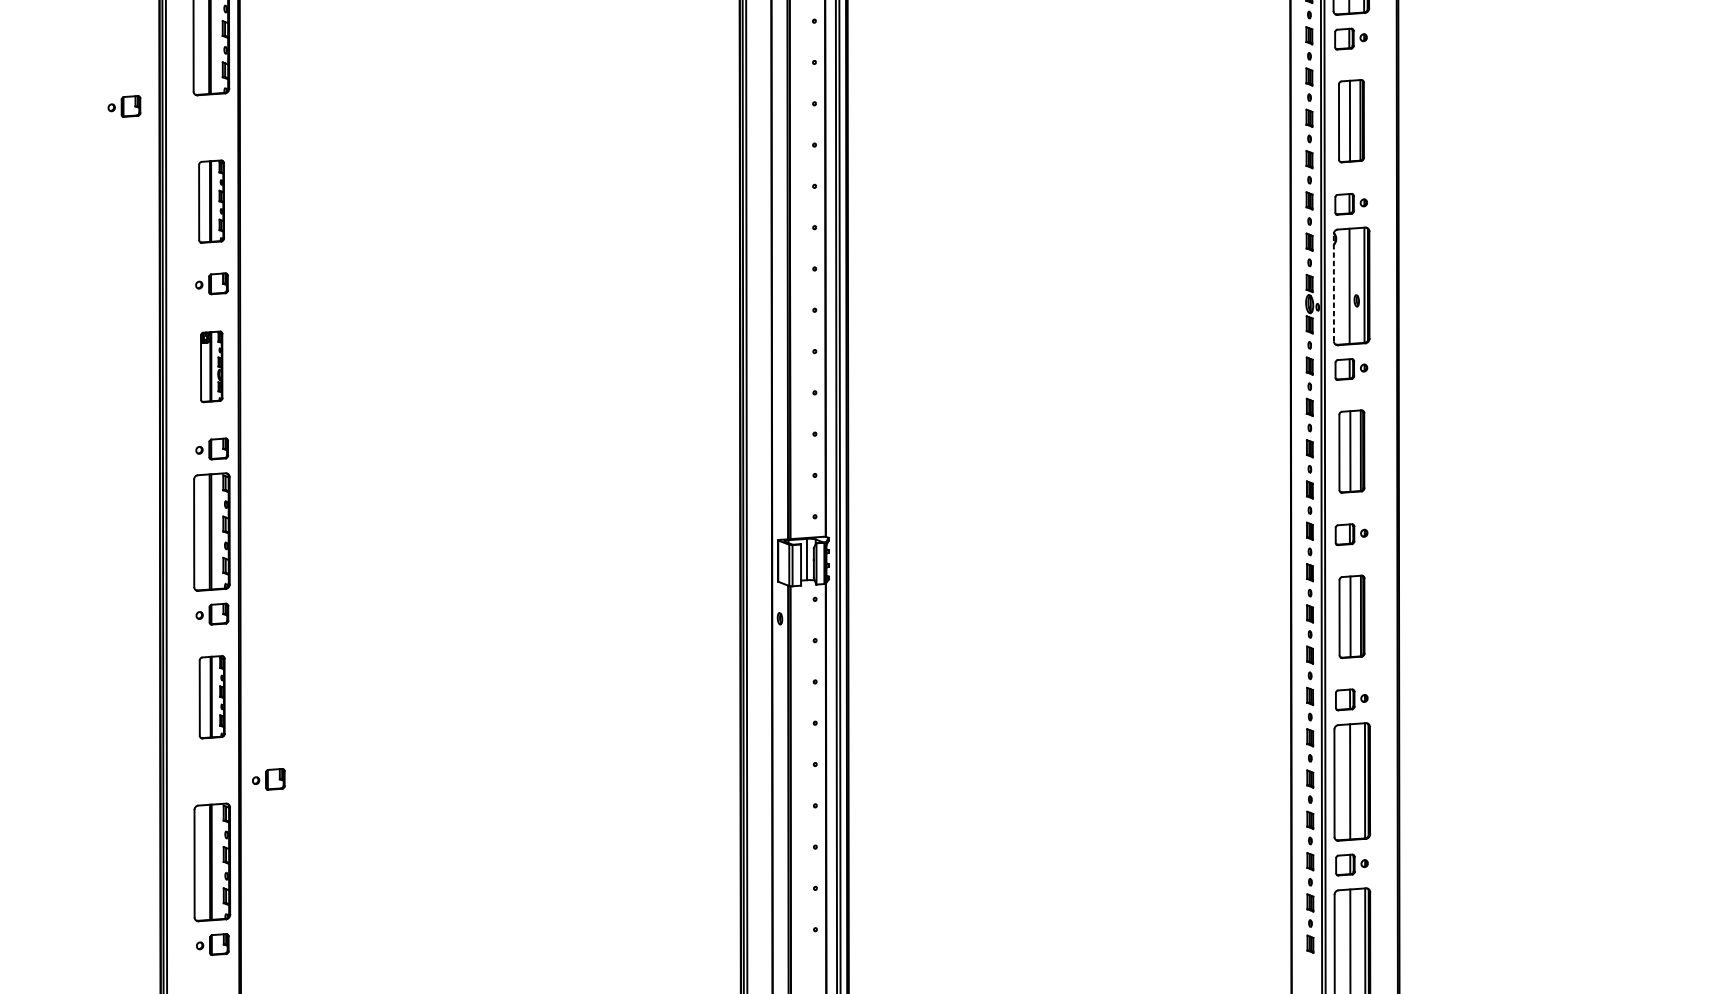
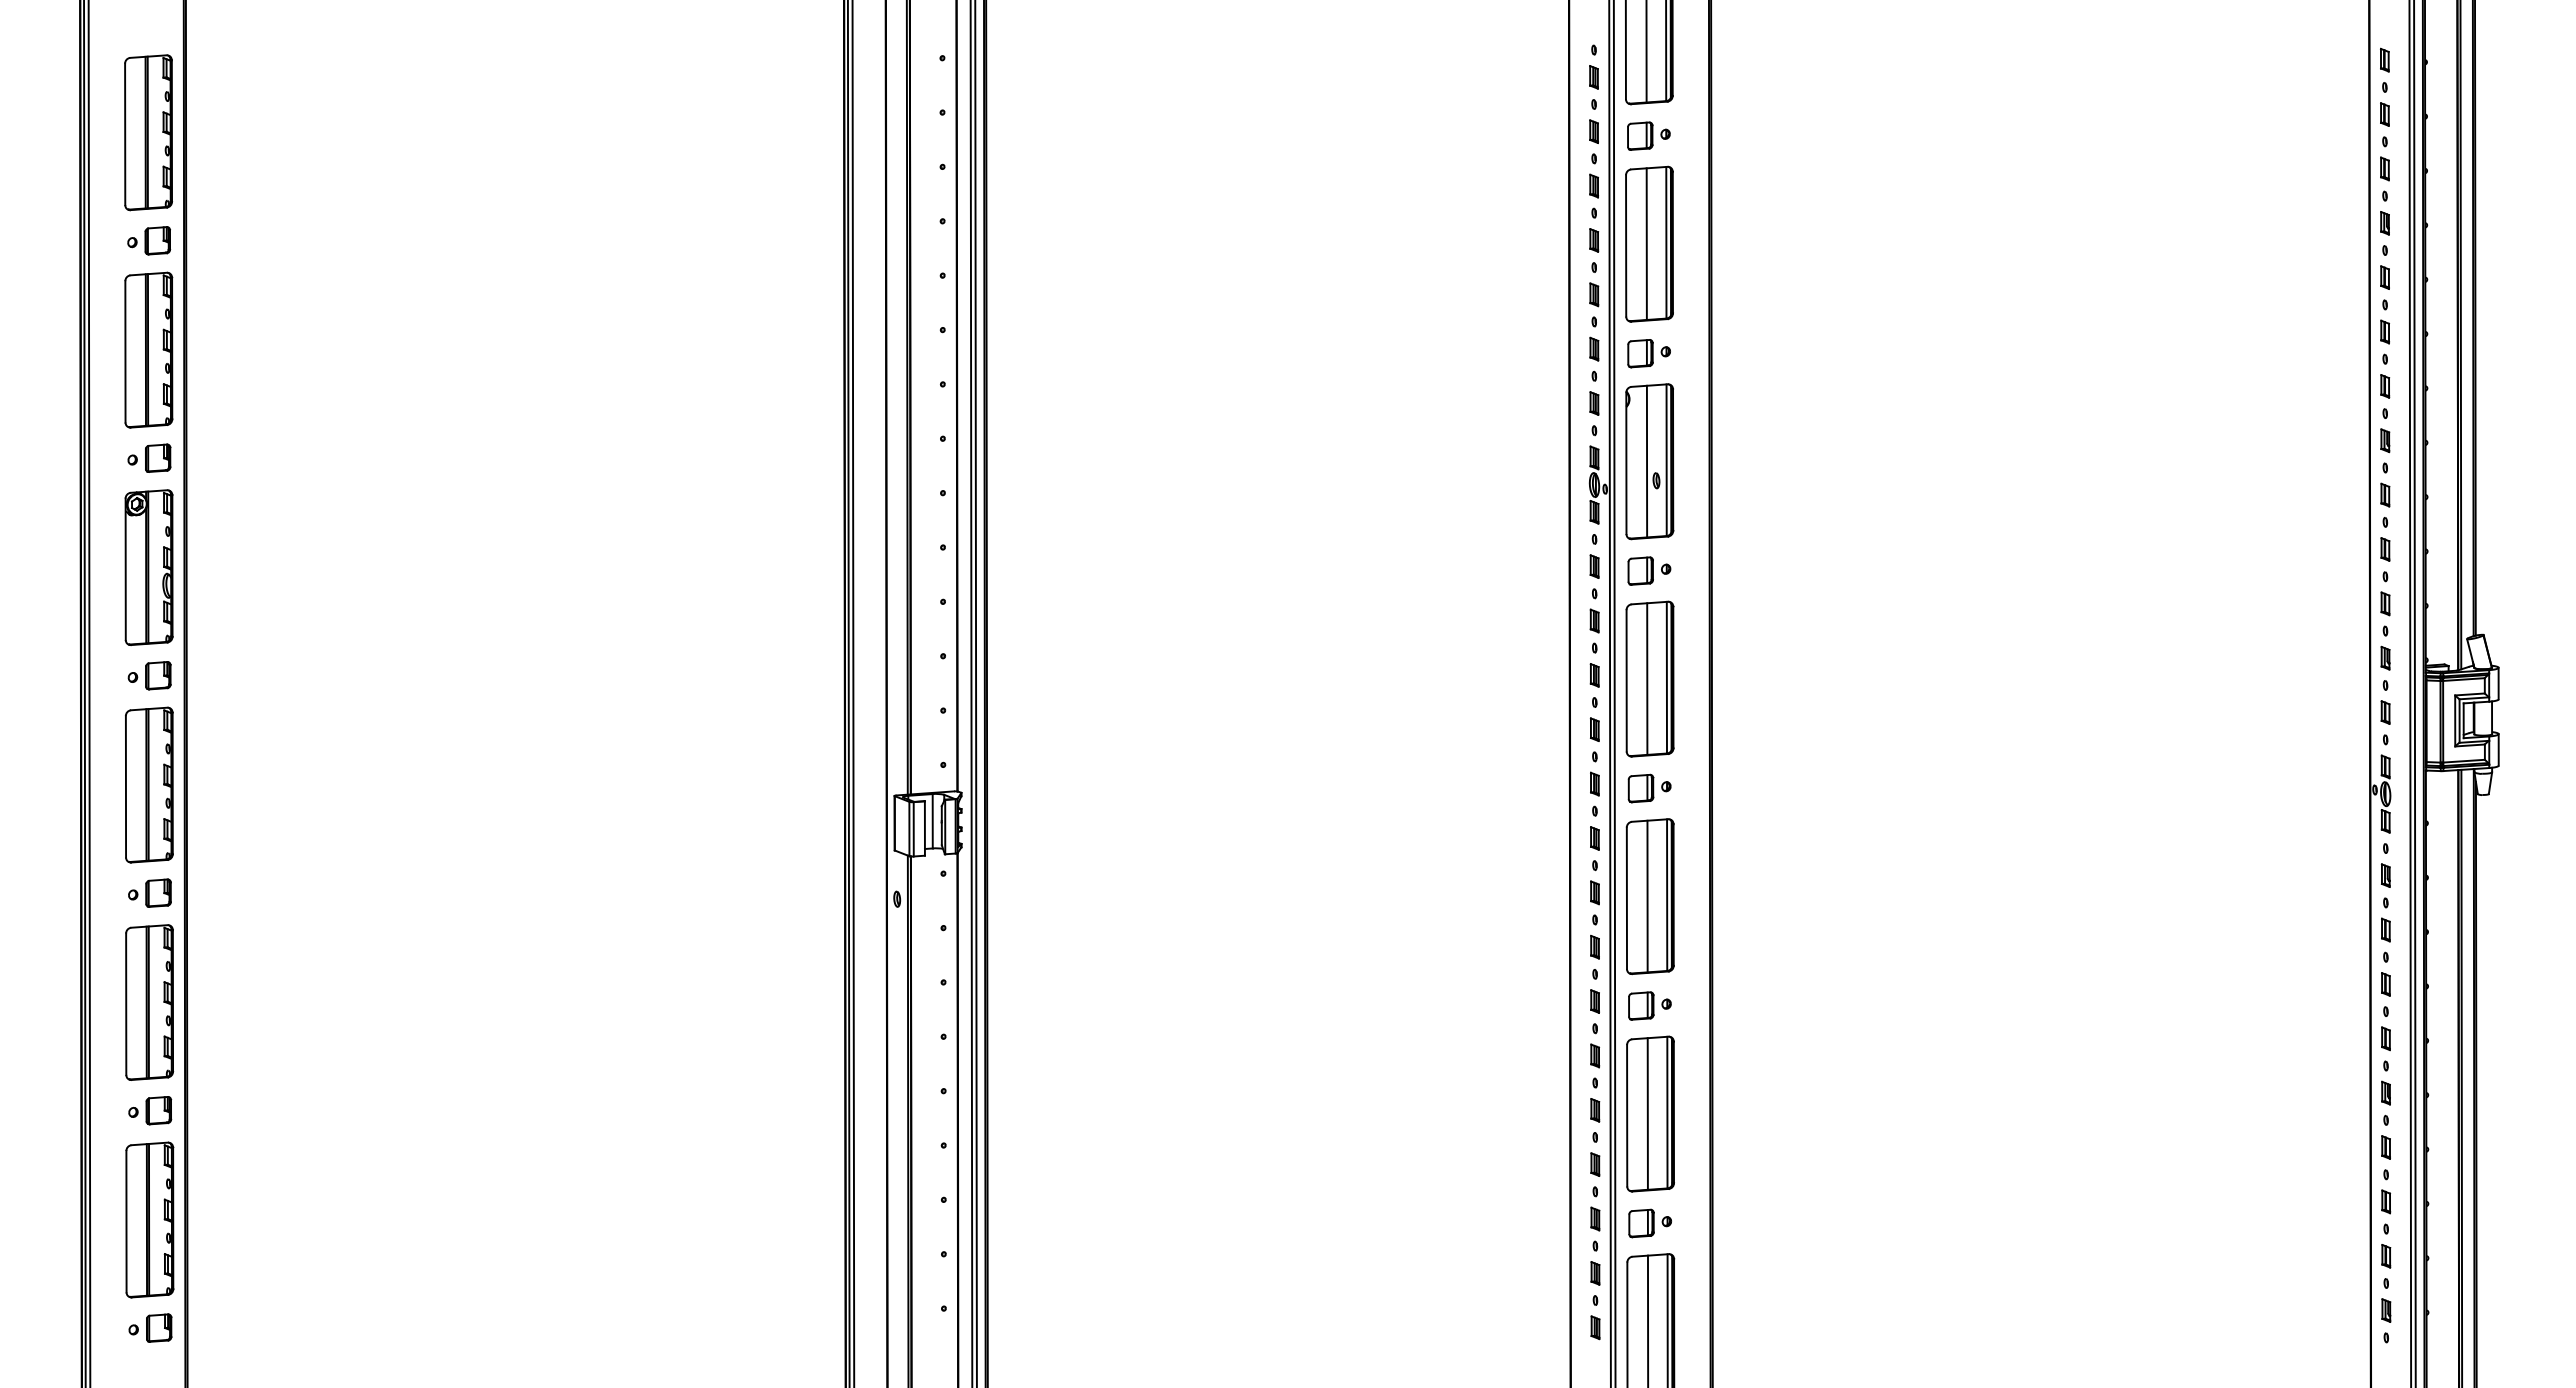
part: (124, 106) -> (149, 240), moved
part: (1351, 120) -> (1649, 243), size x1.43
part: (211, 201) -> (148, 349), size x1.43
line: (1333, 287) -> (1626, 463), dashed -> solid
part: (211, 366) -> (148, 567), size x1.67
part: (1351, 451) -> (1649, 678), size x1.43
part: (1351, 616) -> (1649, 896), size x1.43
part: (212, 697) -> (149, 1002), size x1.43
part: (269, 779) -> (150, 1110), moved

